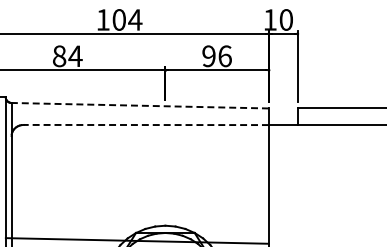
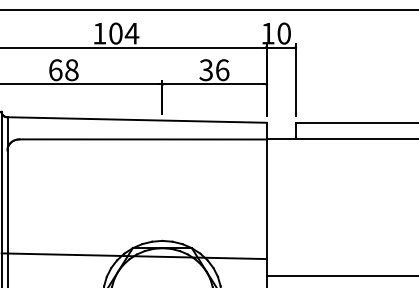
text: (68, 56) -> (64, 70), 84 -> 68
text: (208, 56) -> (205, 70), 96 -> 36
line: (140, 106) -> (137, 120), dashed -> solid
line: (146, 125) -> (143, 139), dashed -> solid

